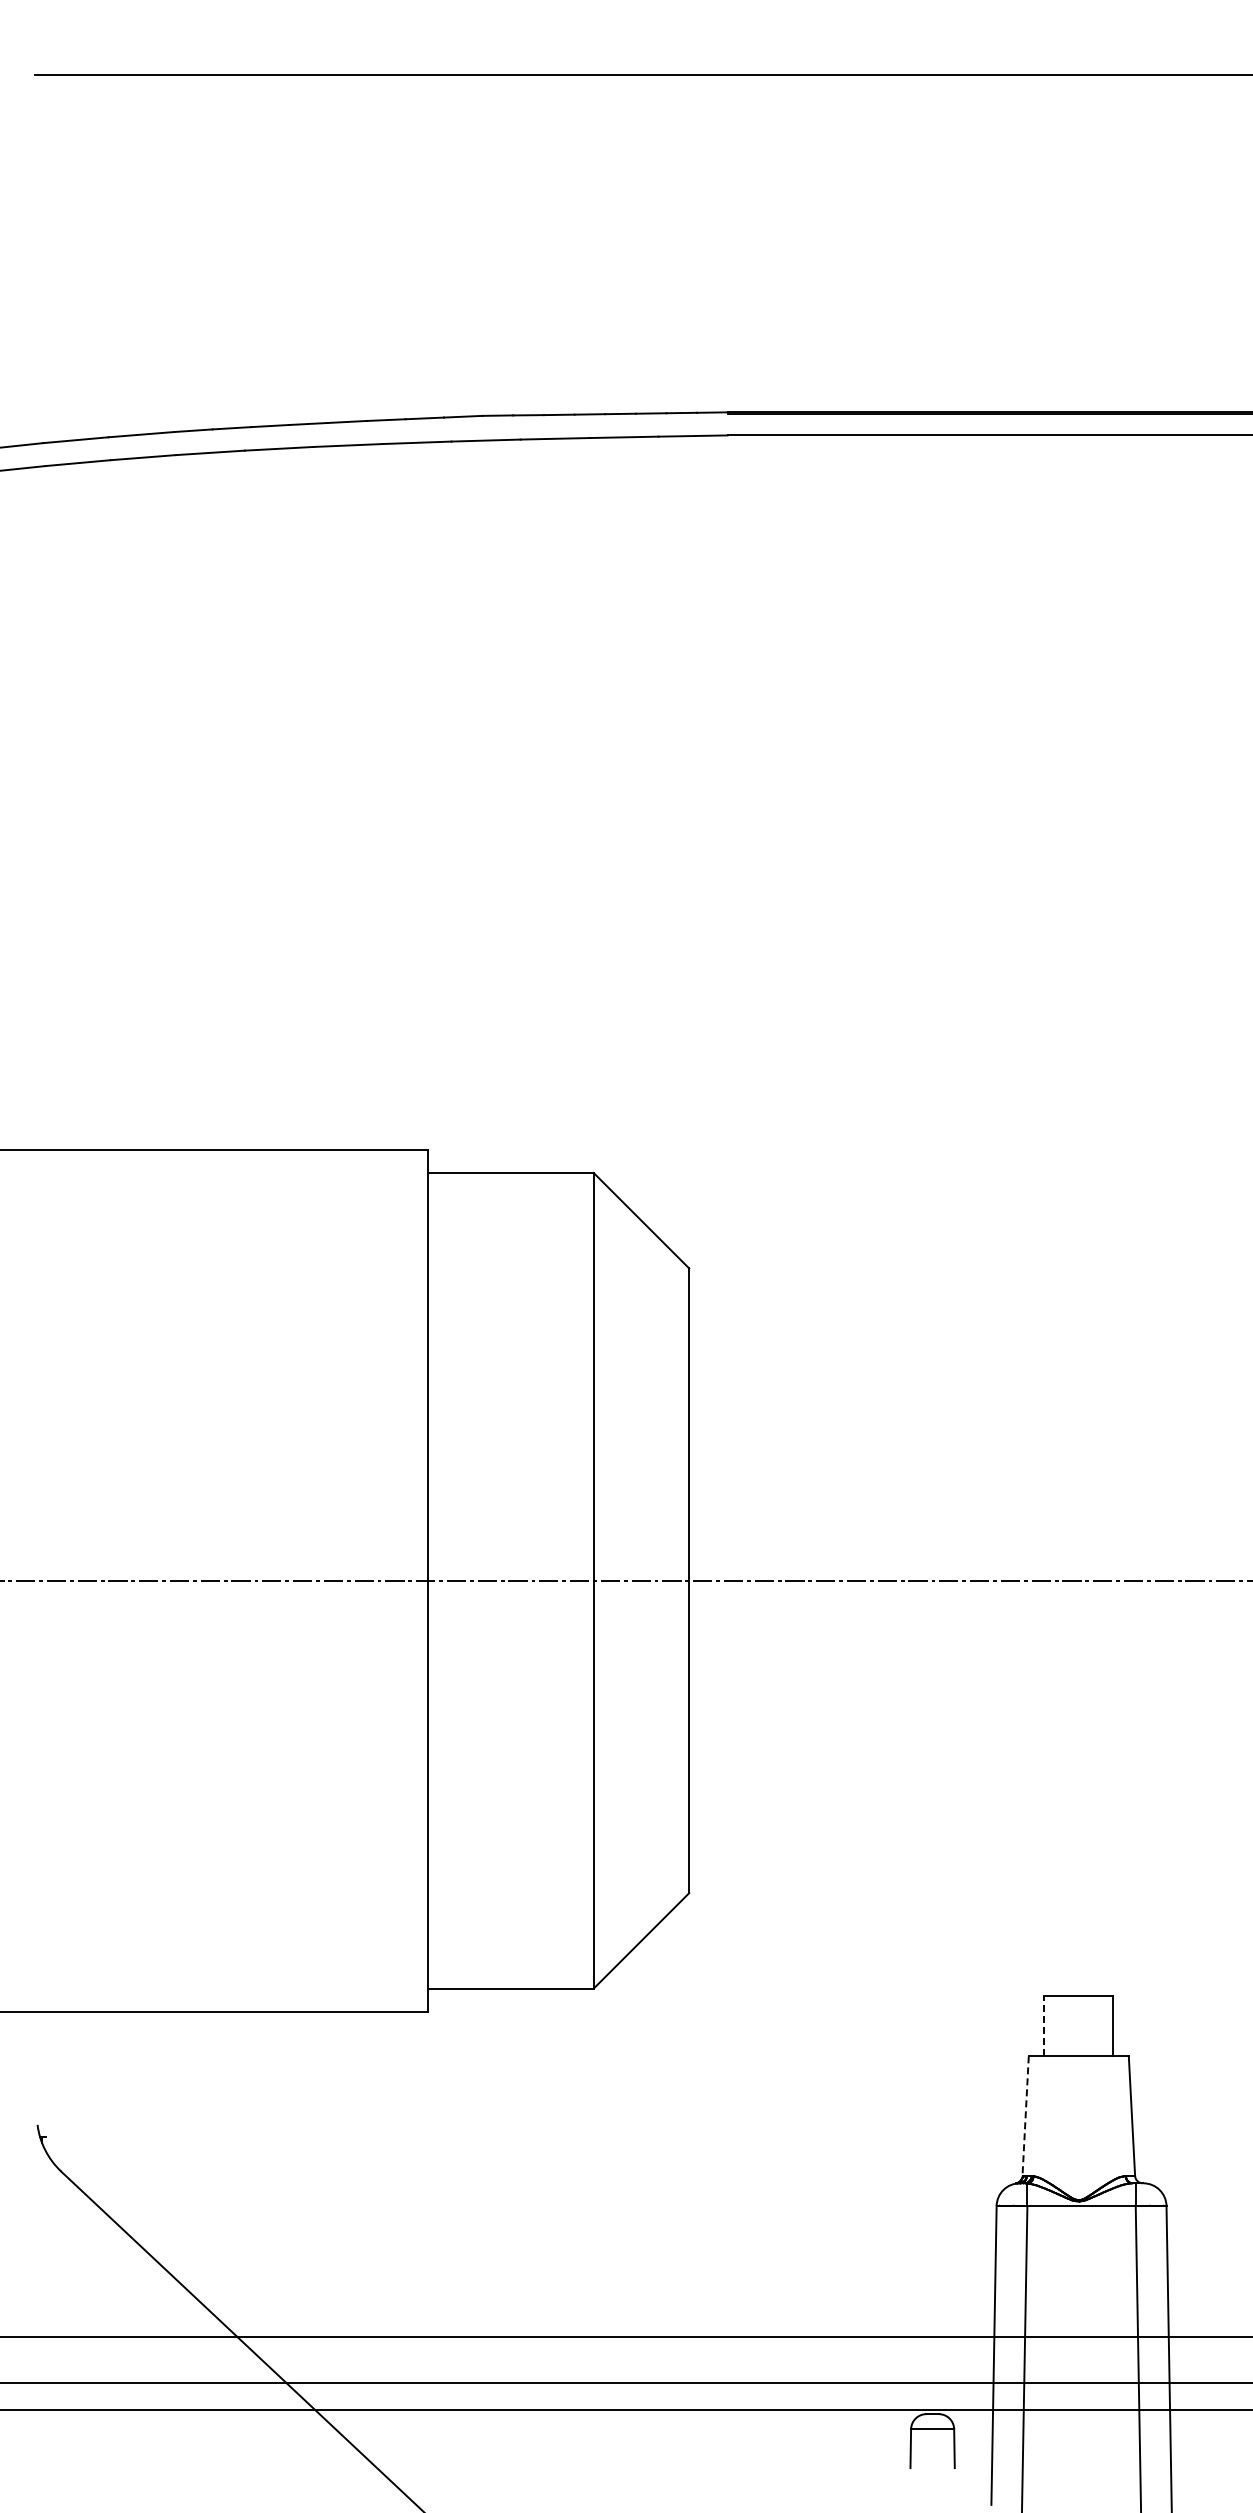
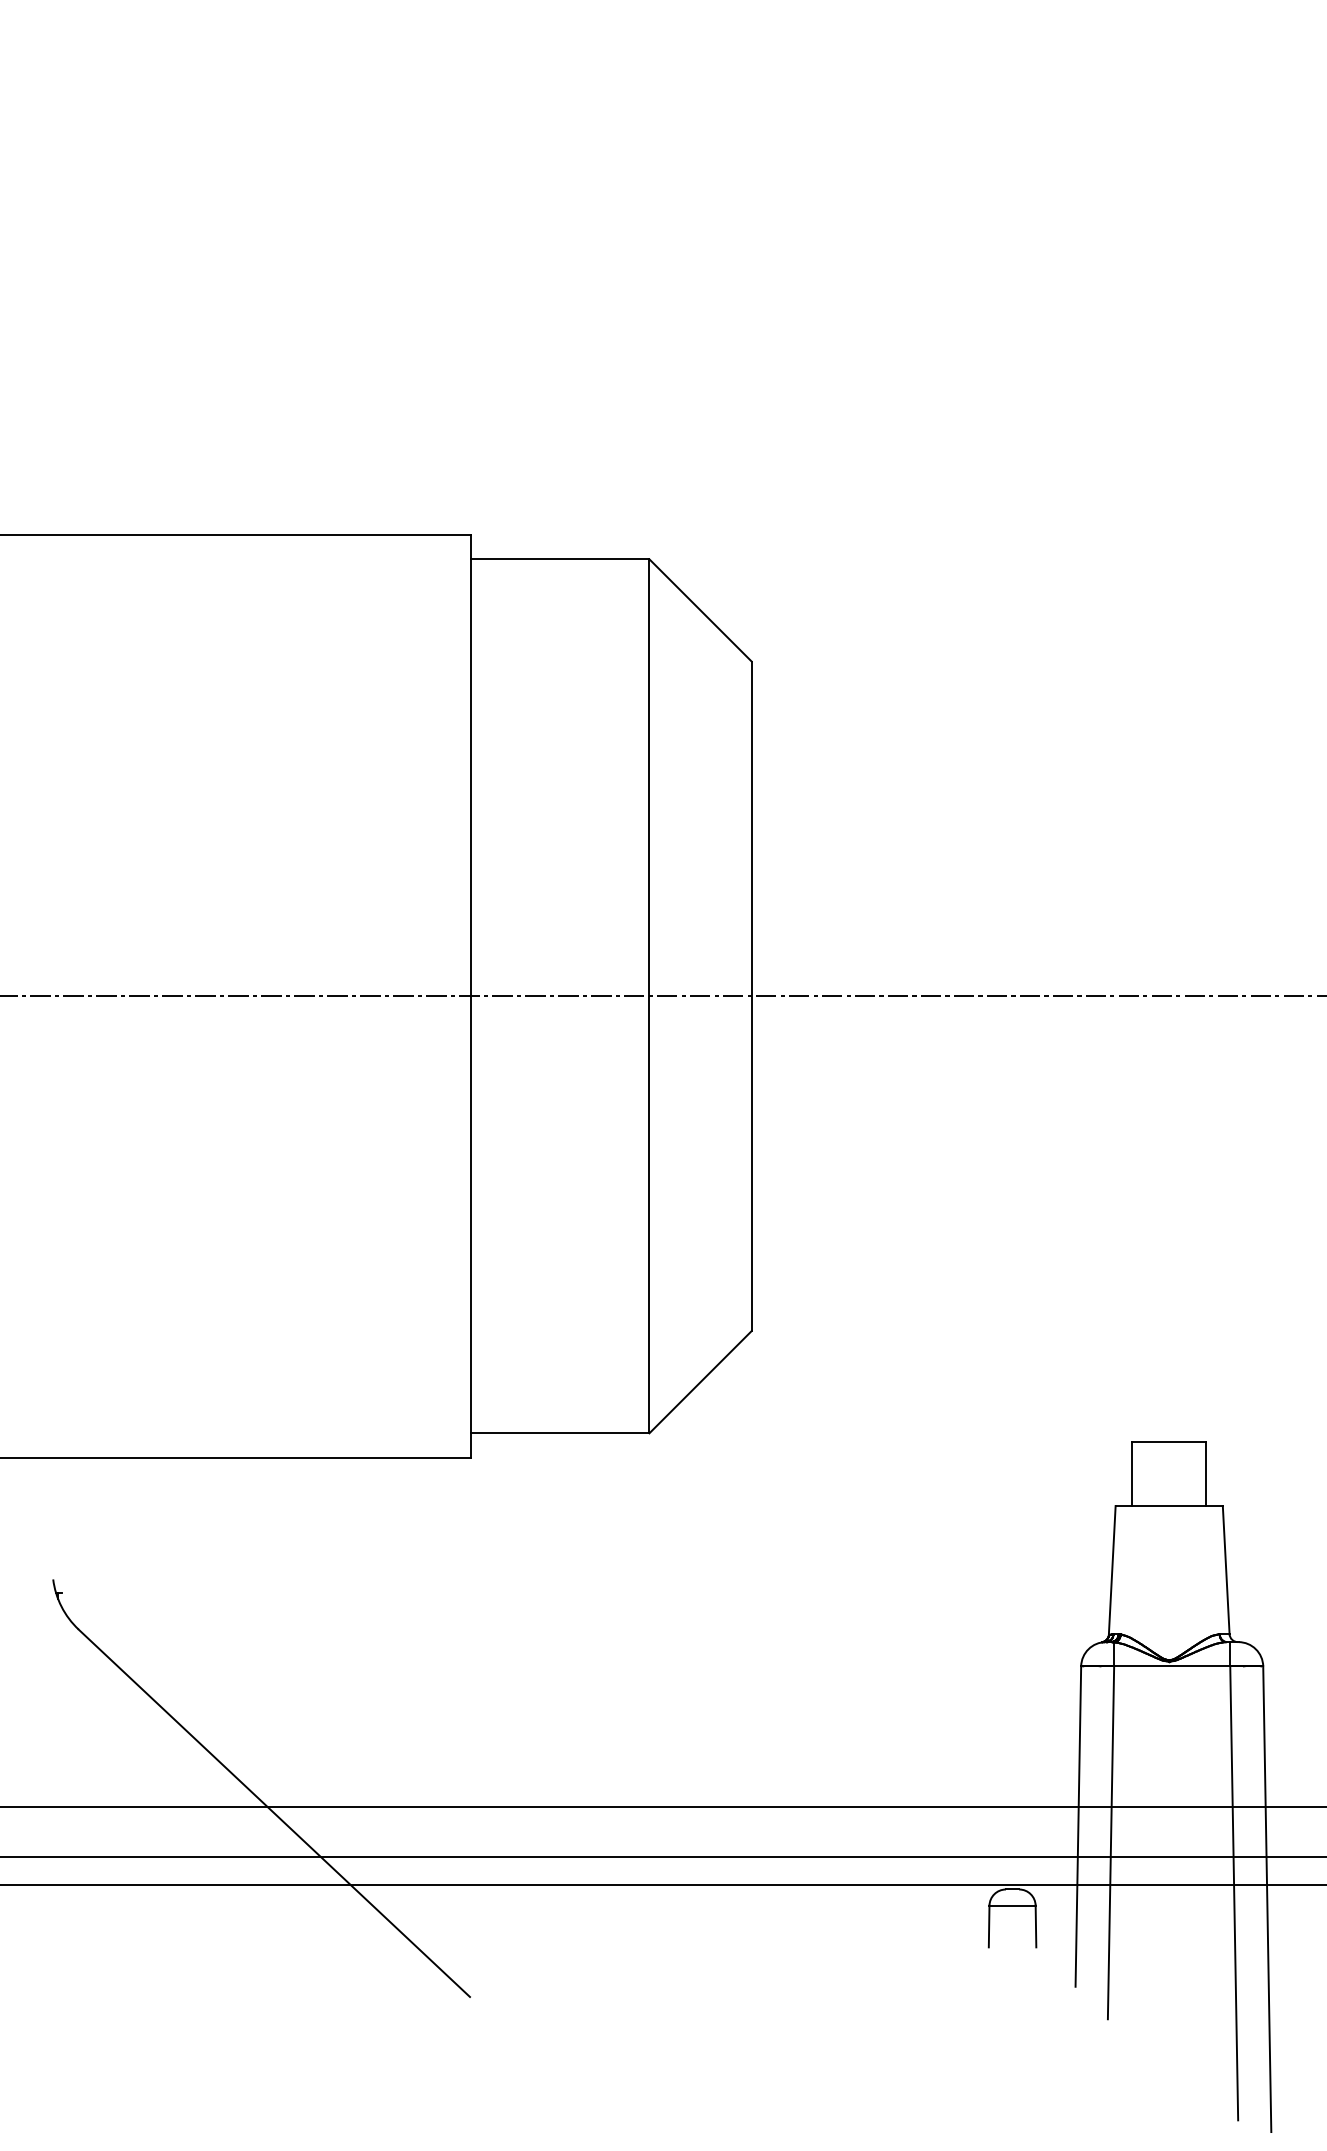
line: (1044, 2025) -> (1132, 1472), dashed -> solid
line: (1025, 2116) -> (1112, 1570), dashed -> solid

